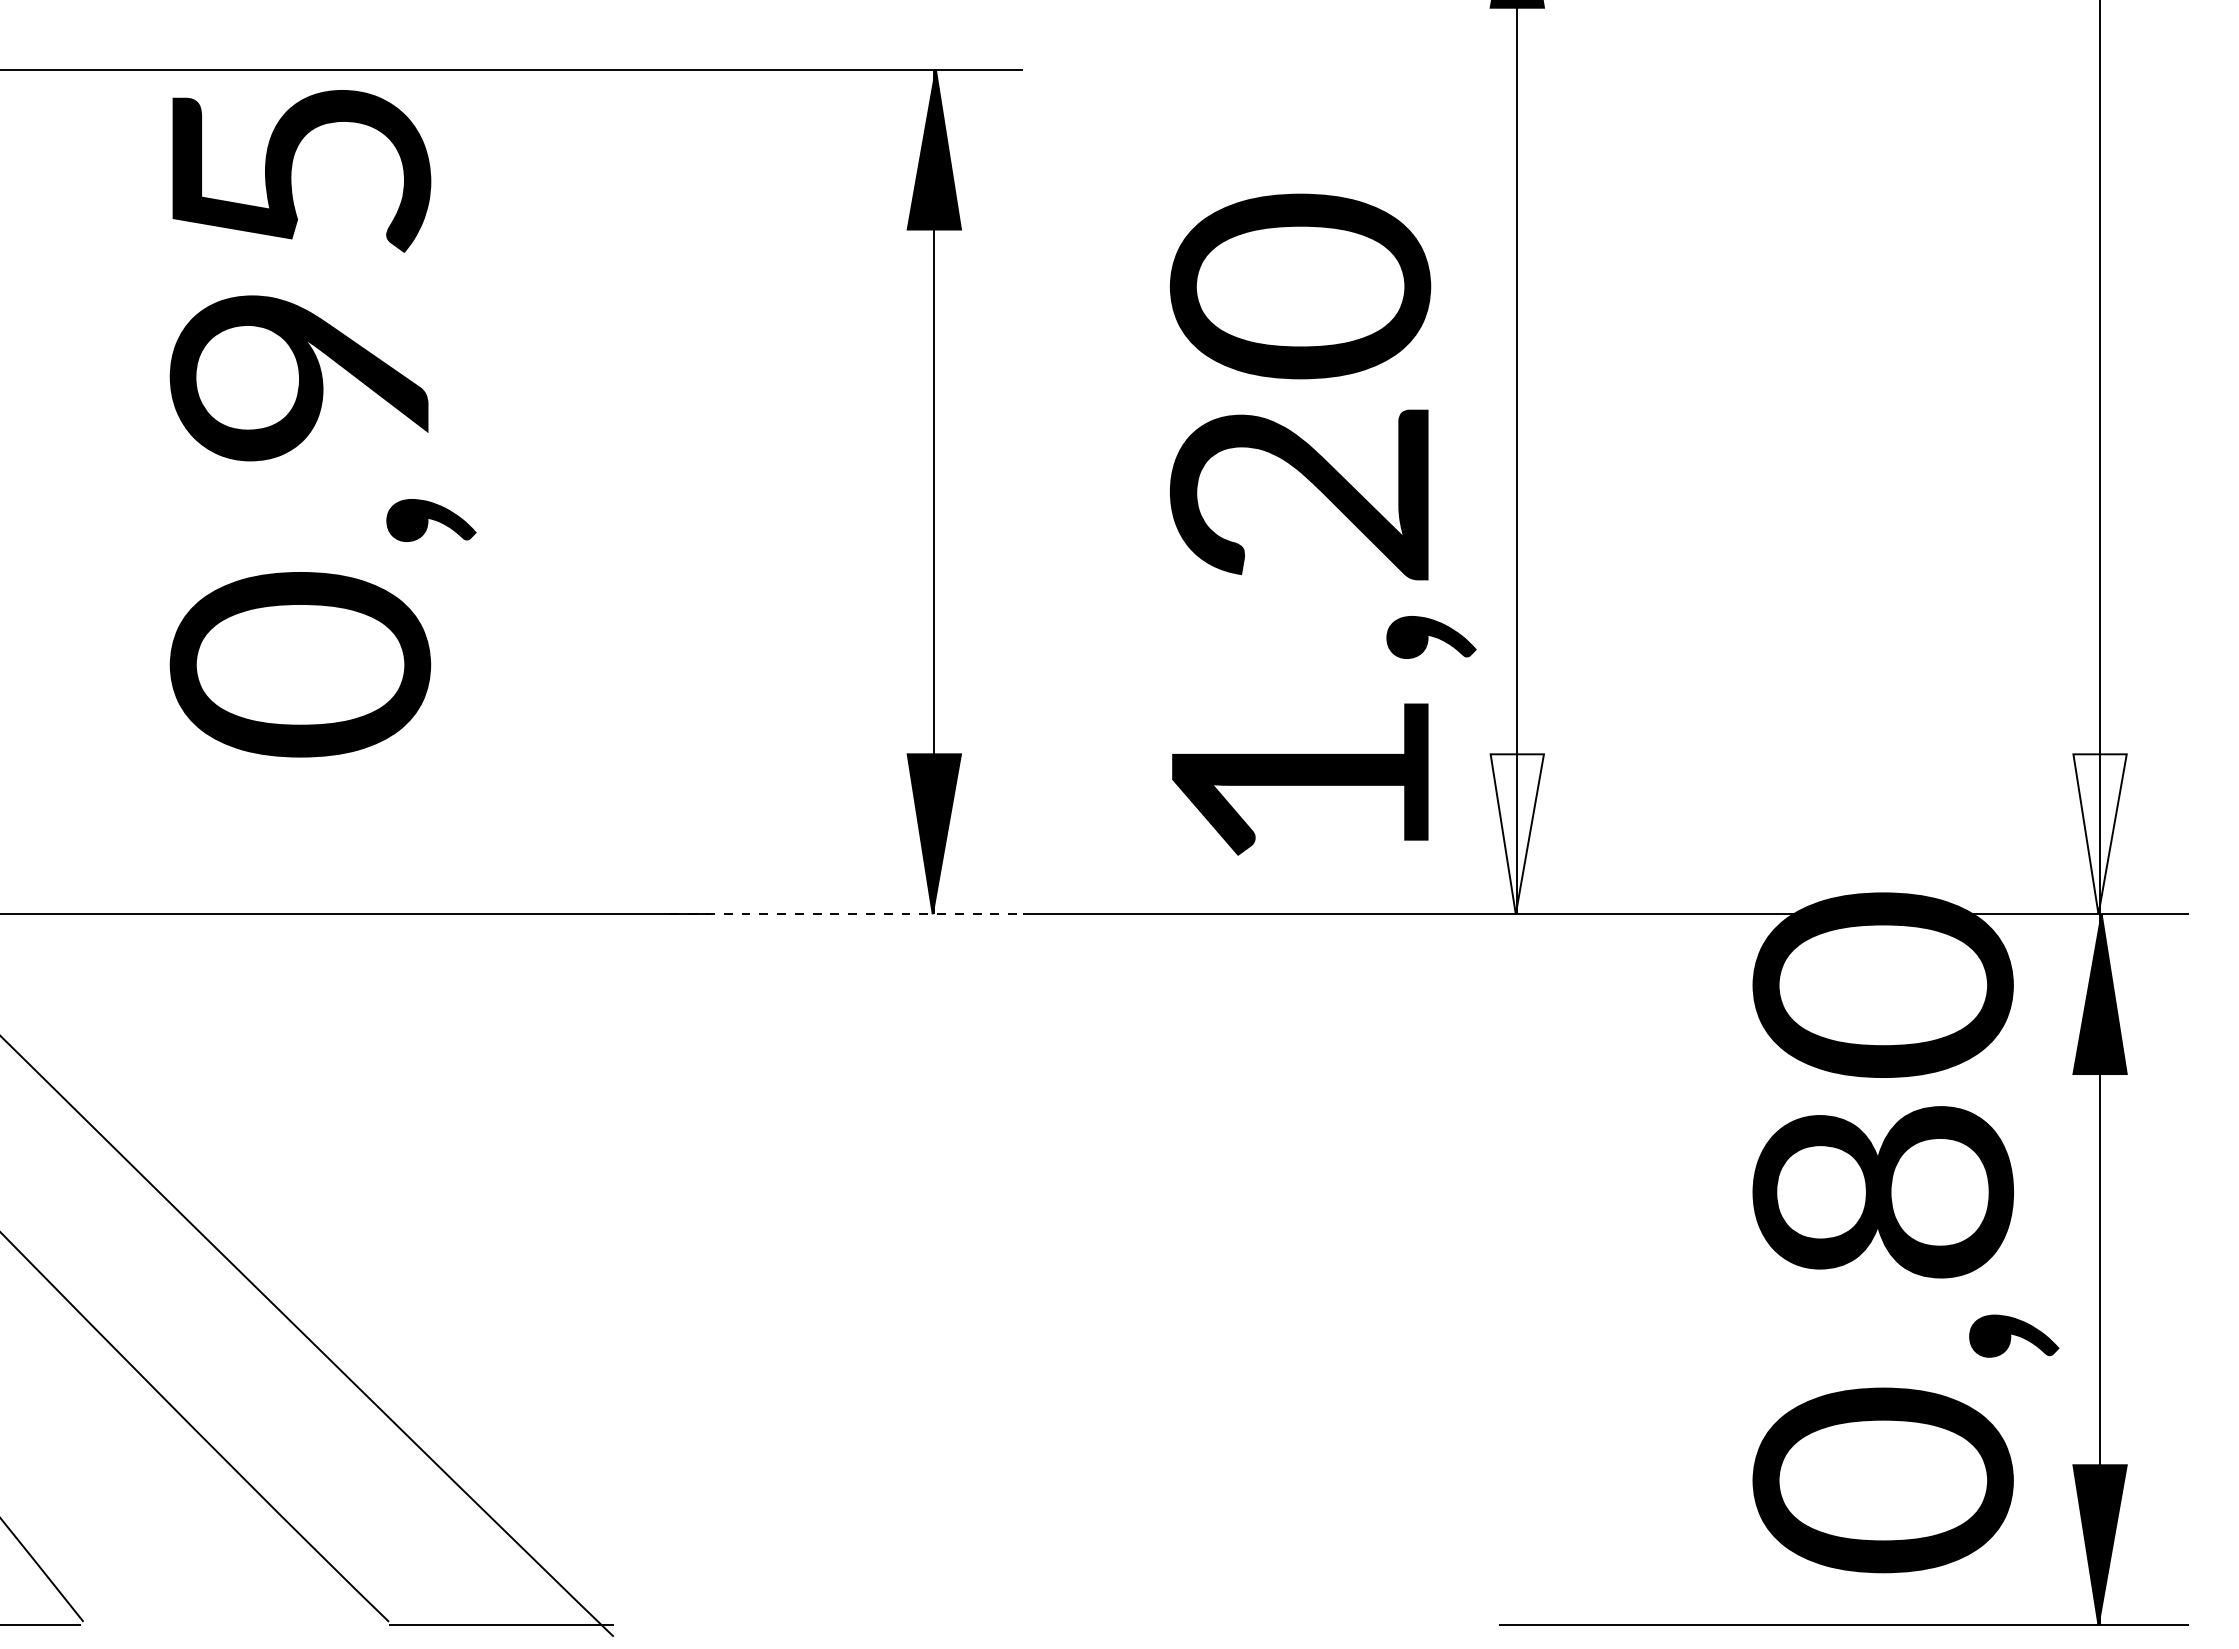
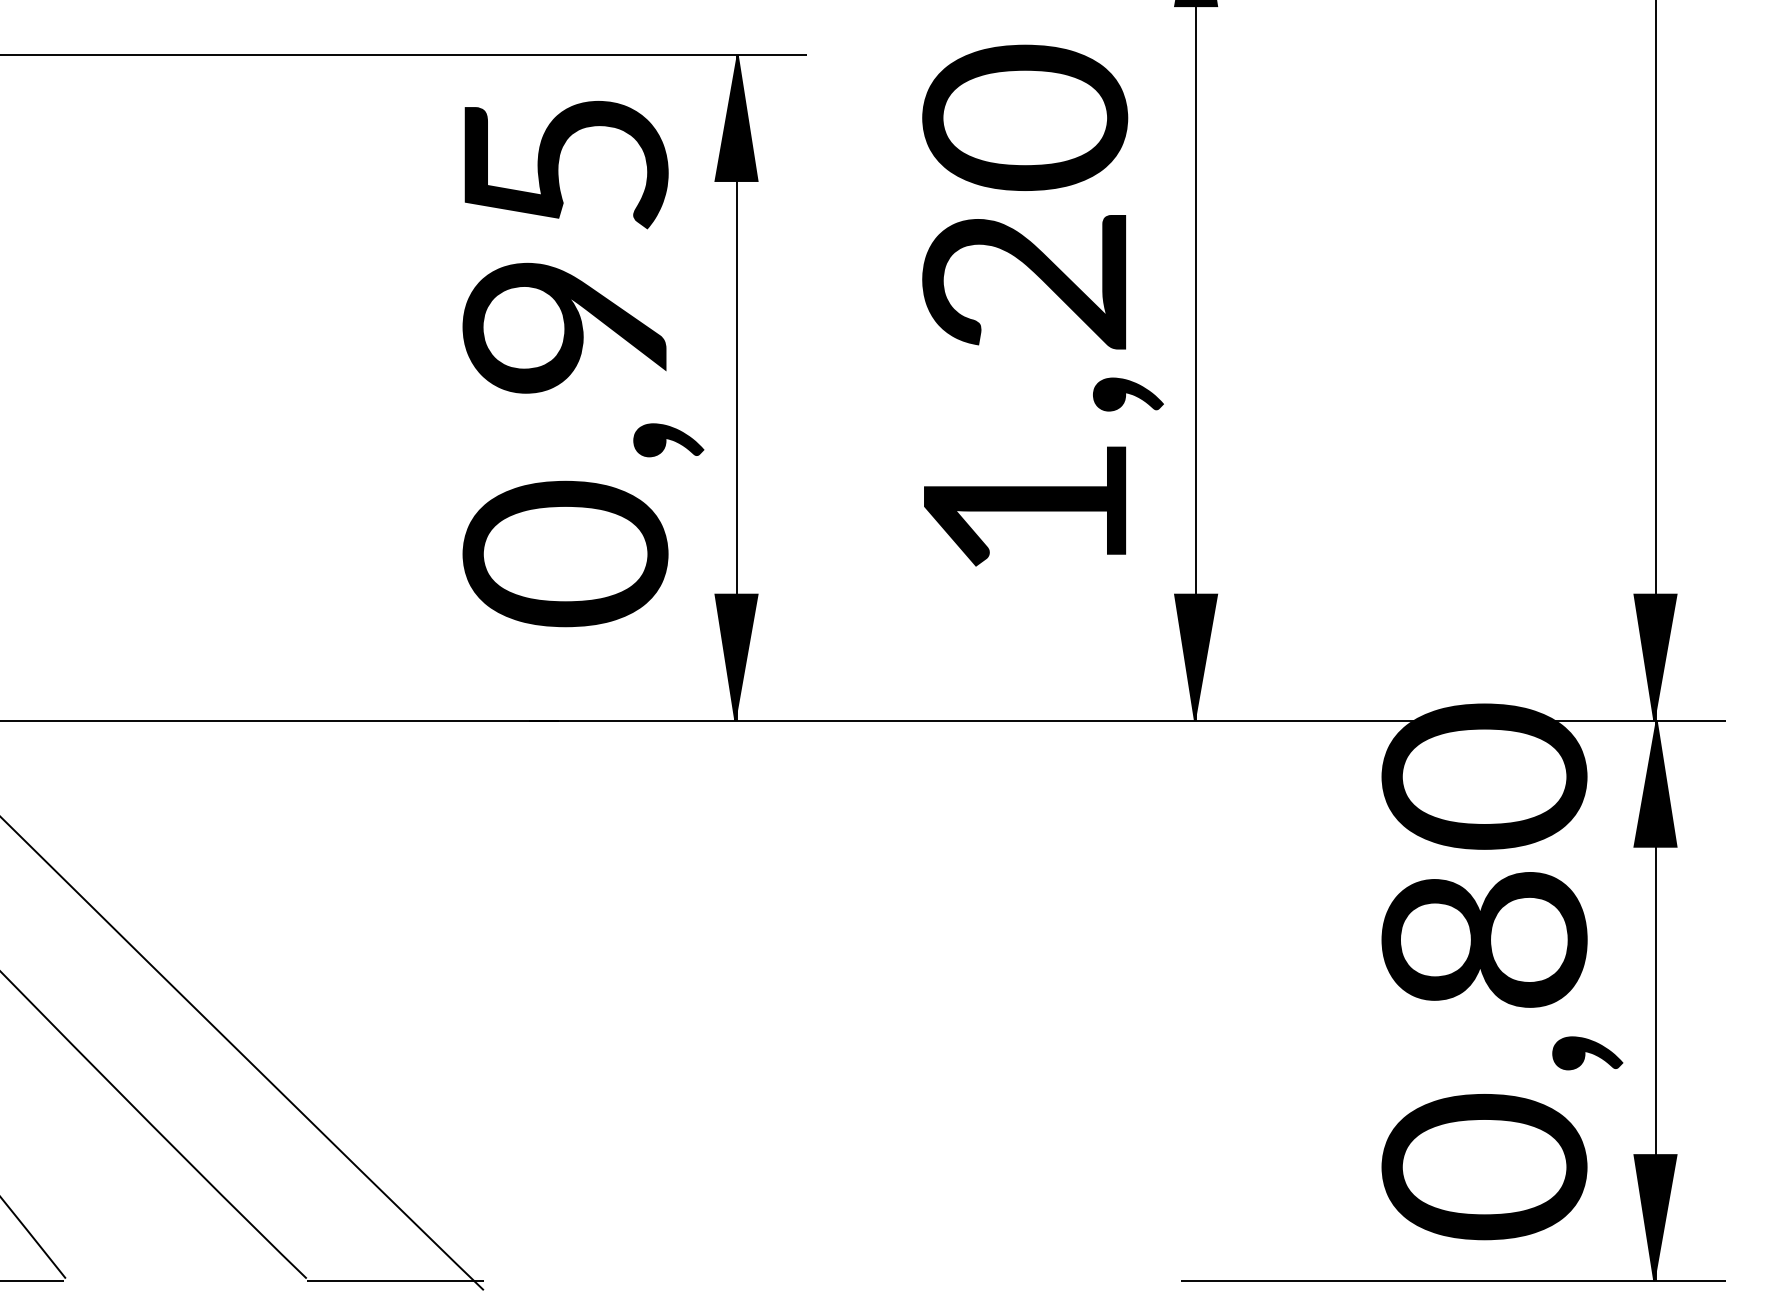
text: (322, 423) -> (582, 363), moved
text: (1322, 524) -> (1042, 305), moved
fill: (1516, 834) -> (1195, 657), added
fill: (2099, 834) -> (1655, 657), added
line: (847, 914) -> (668, 720), dashed -> solid

